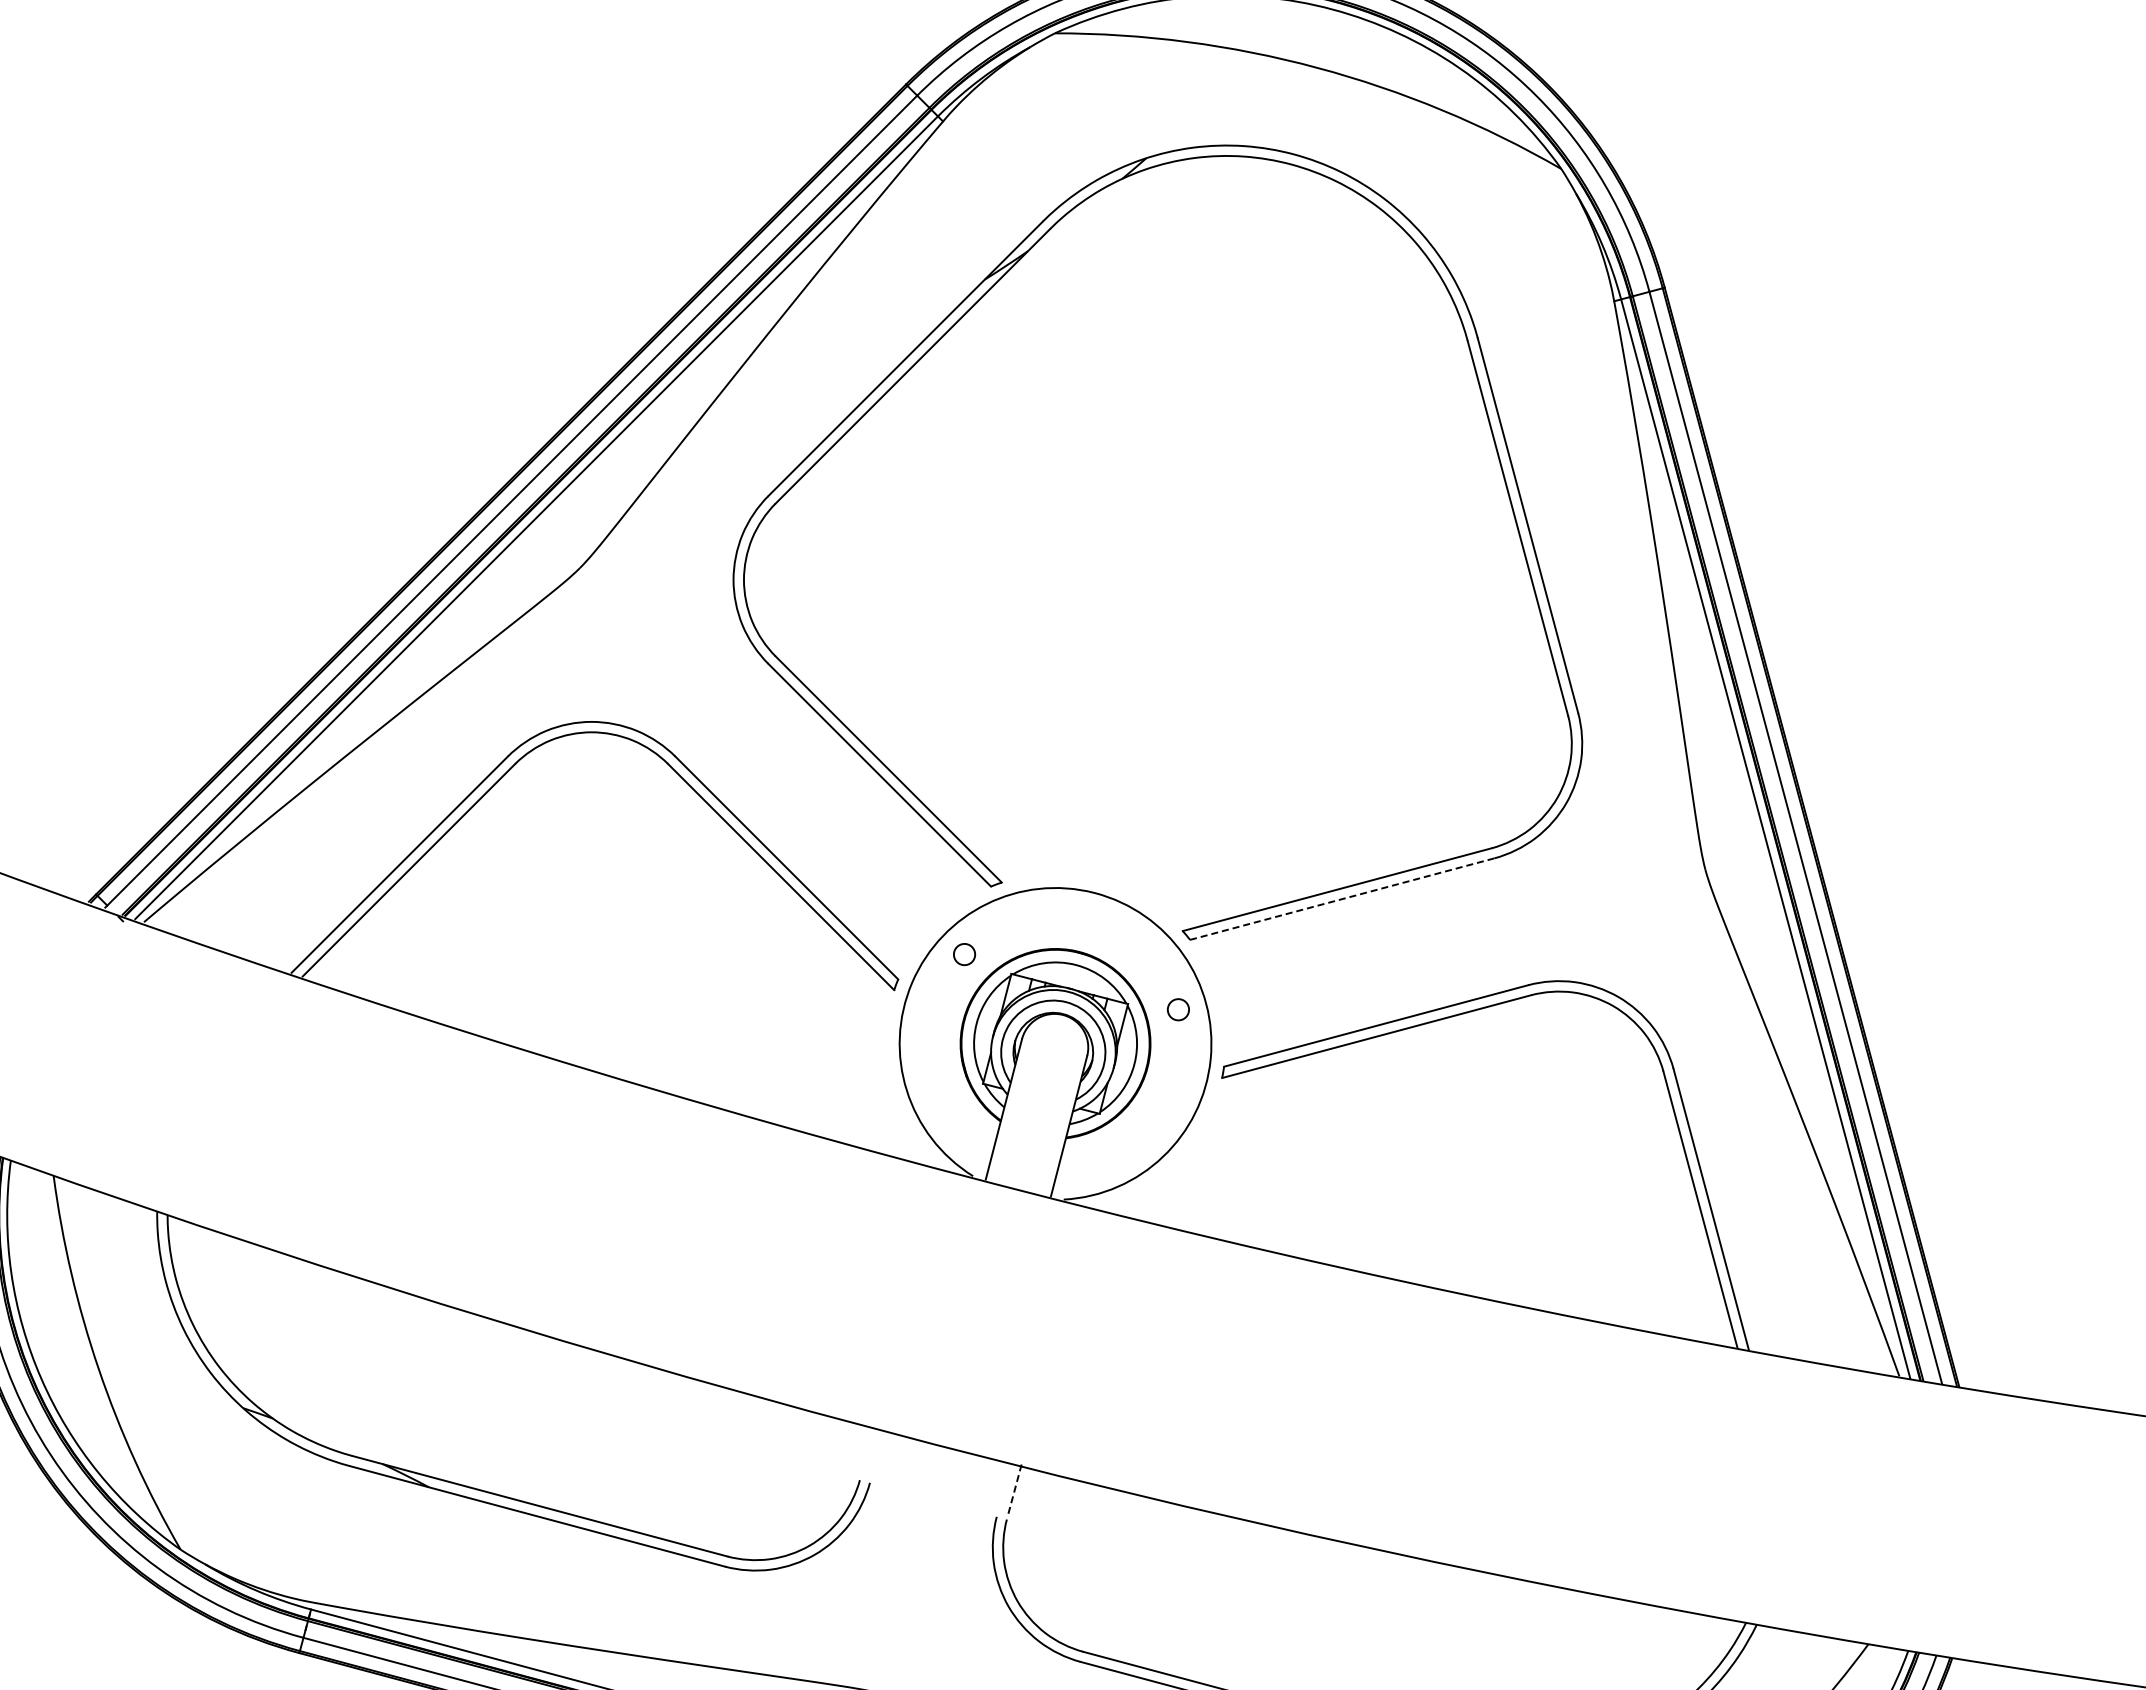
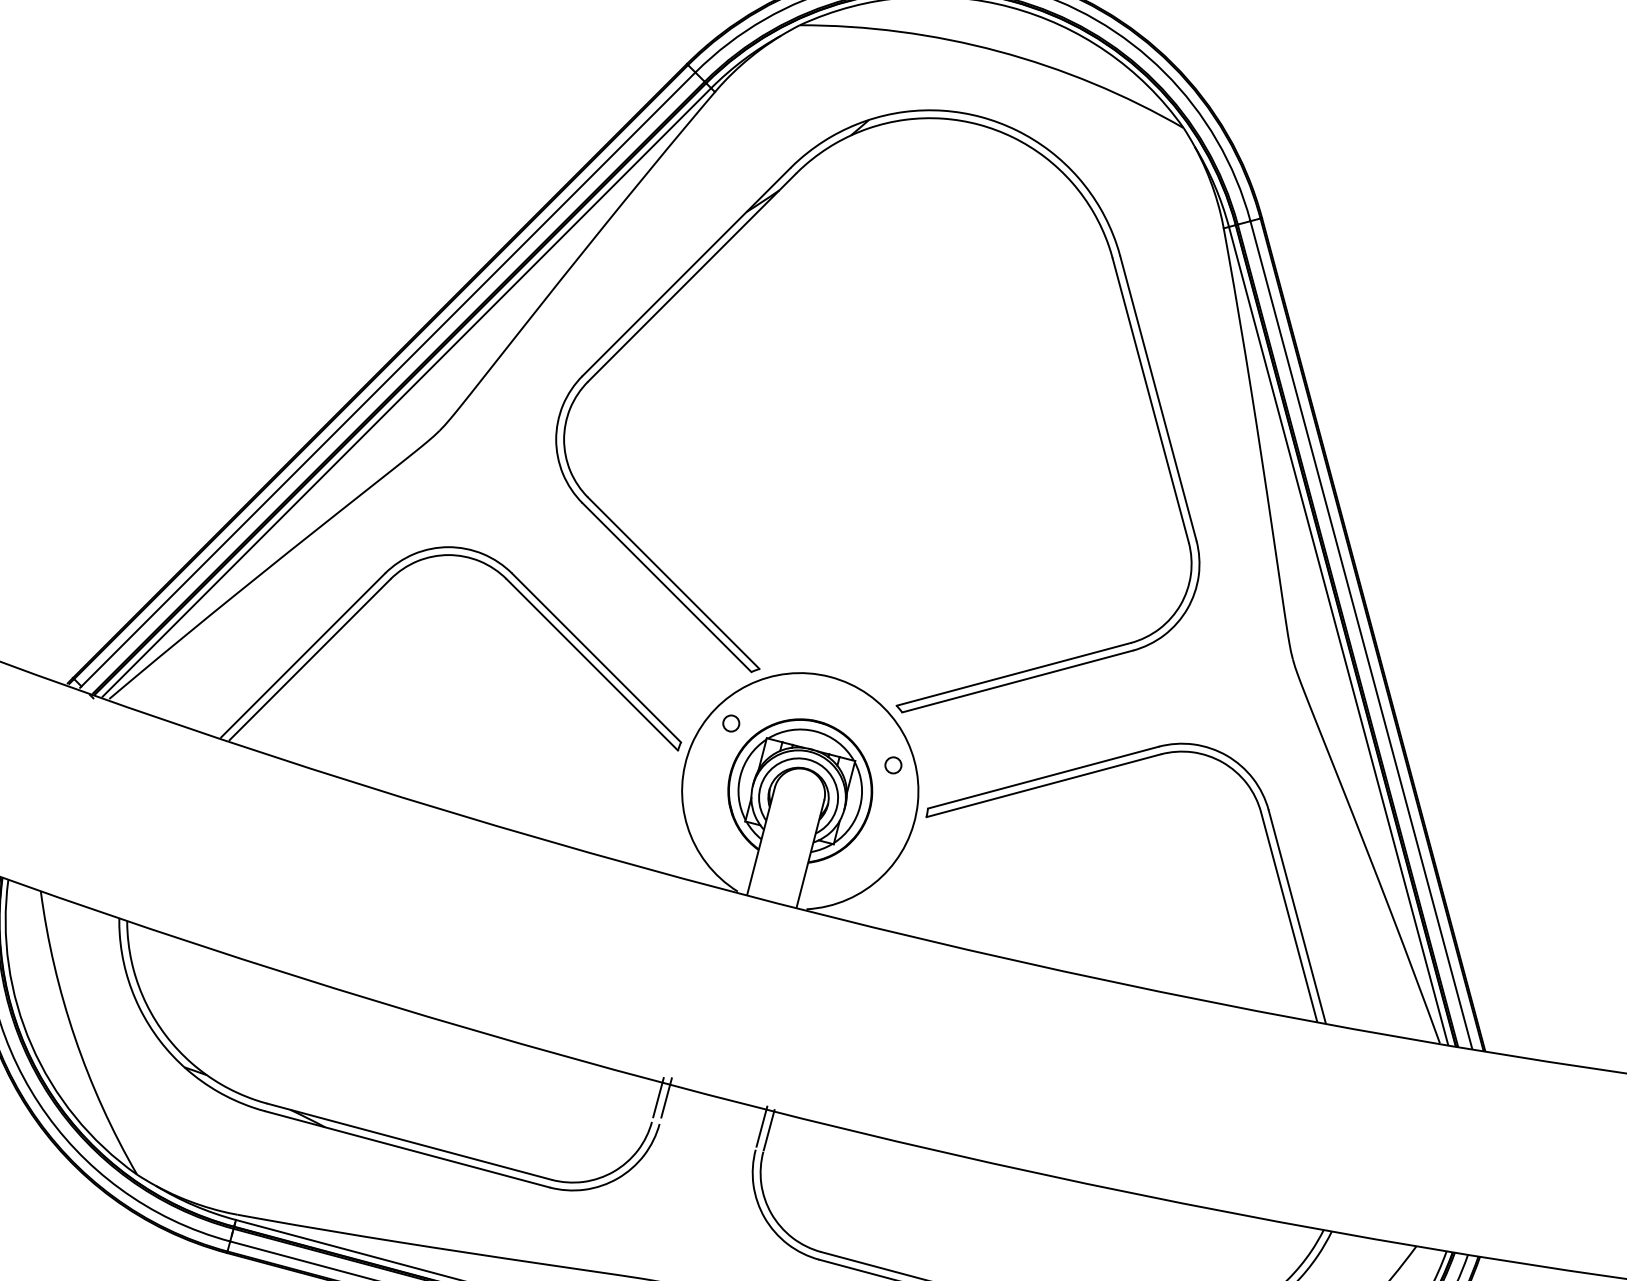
line: (1342, 899) -> (1017, 681), dashed -> solid
line: (868, 1447) -> (658, 1097), added
line: (879, 1448) -> (666, 1097), added
line: (1004, 1485) -> (761, 1125), added
line: (1014, 1491) -> (769, 1130), dashed -> solid

